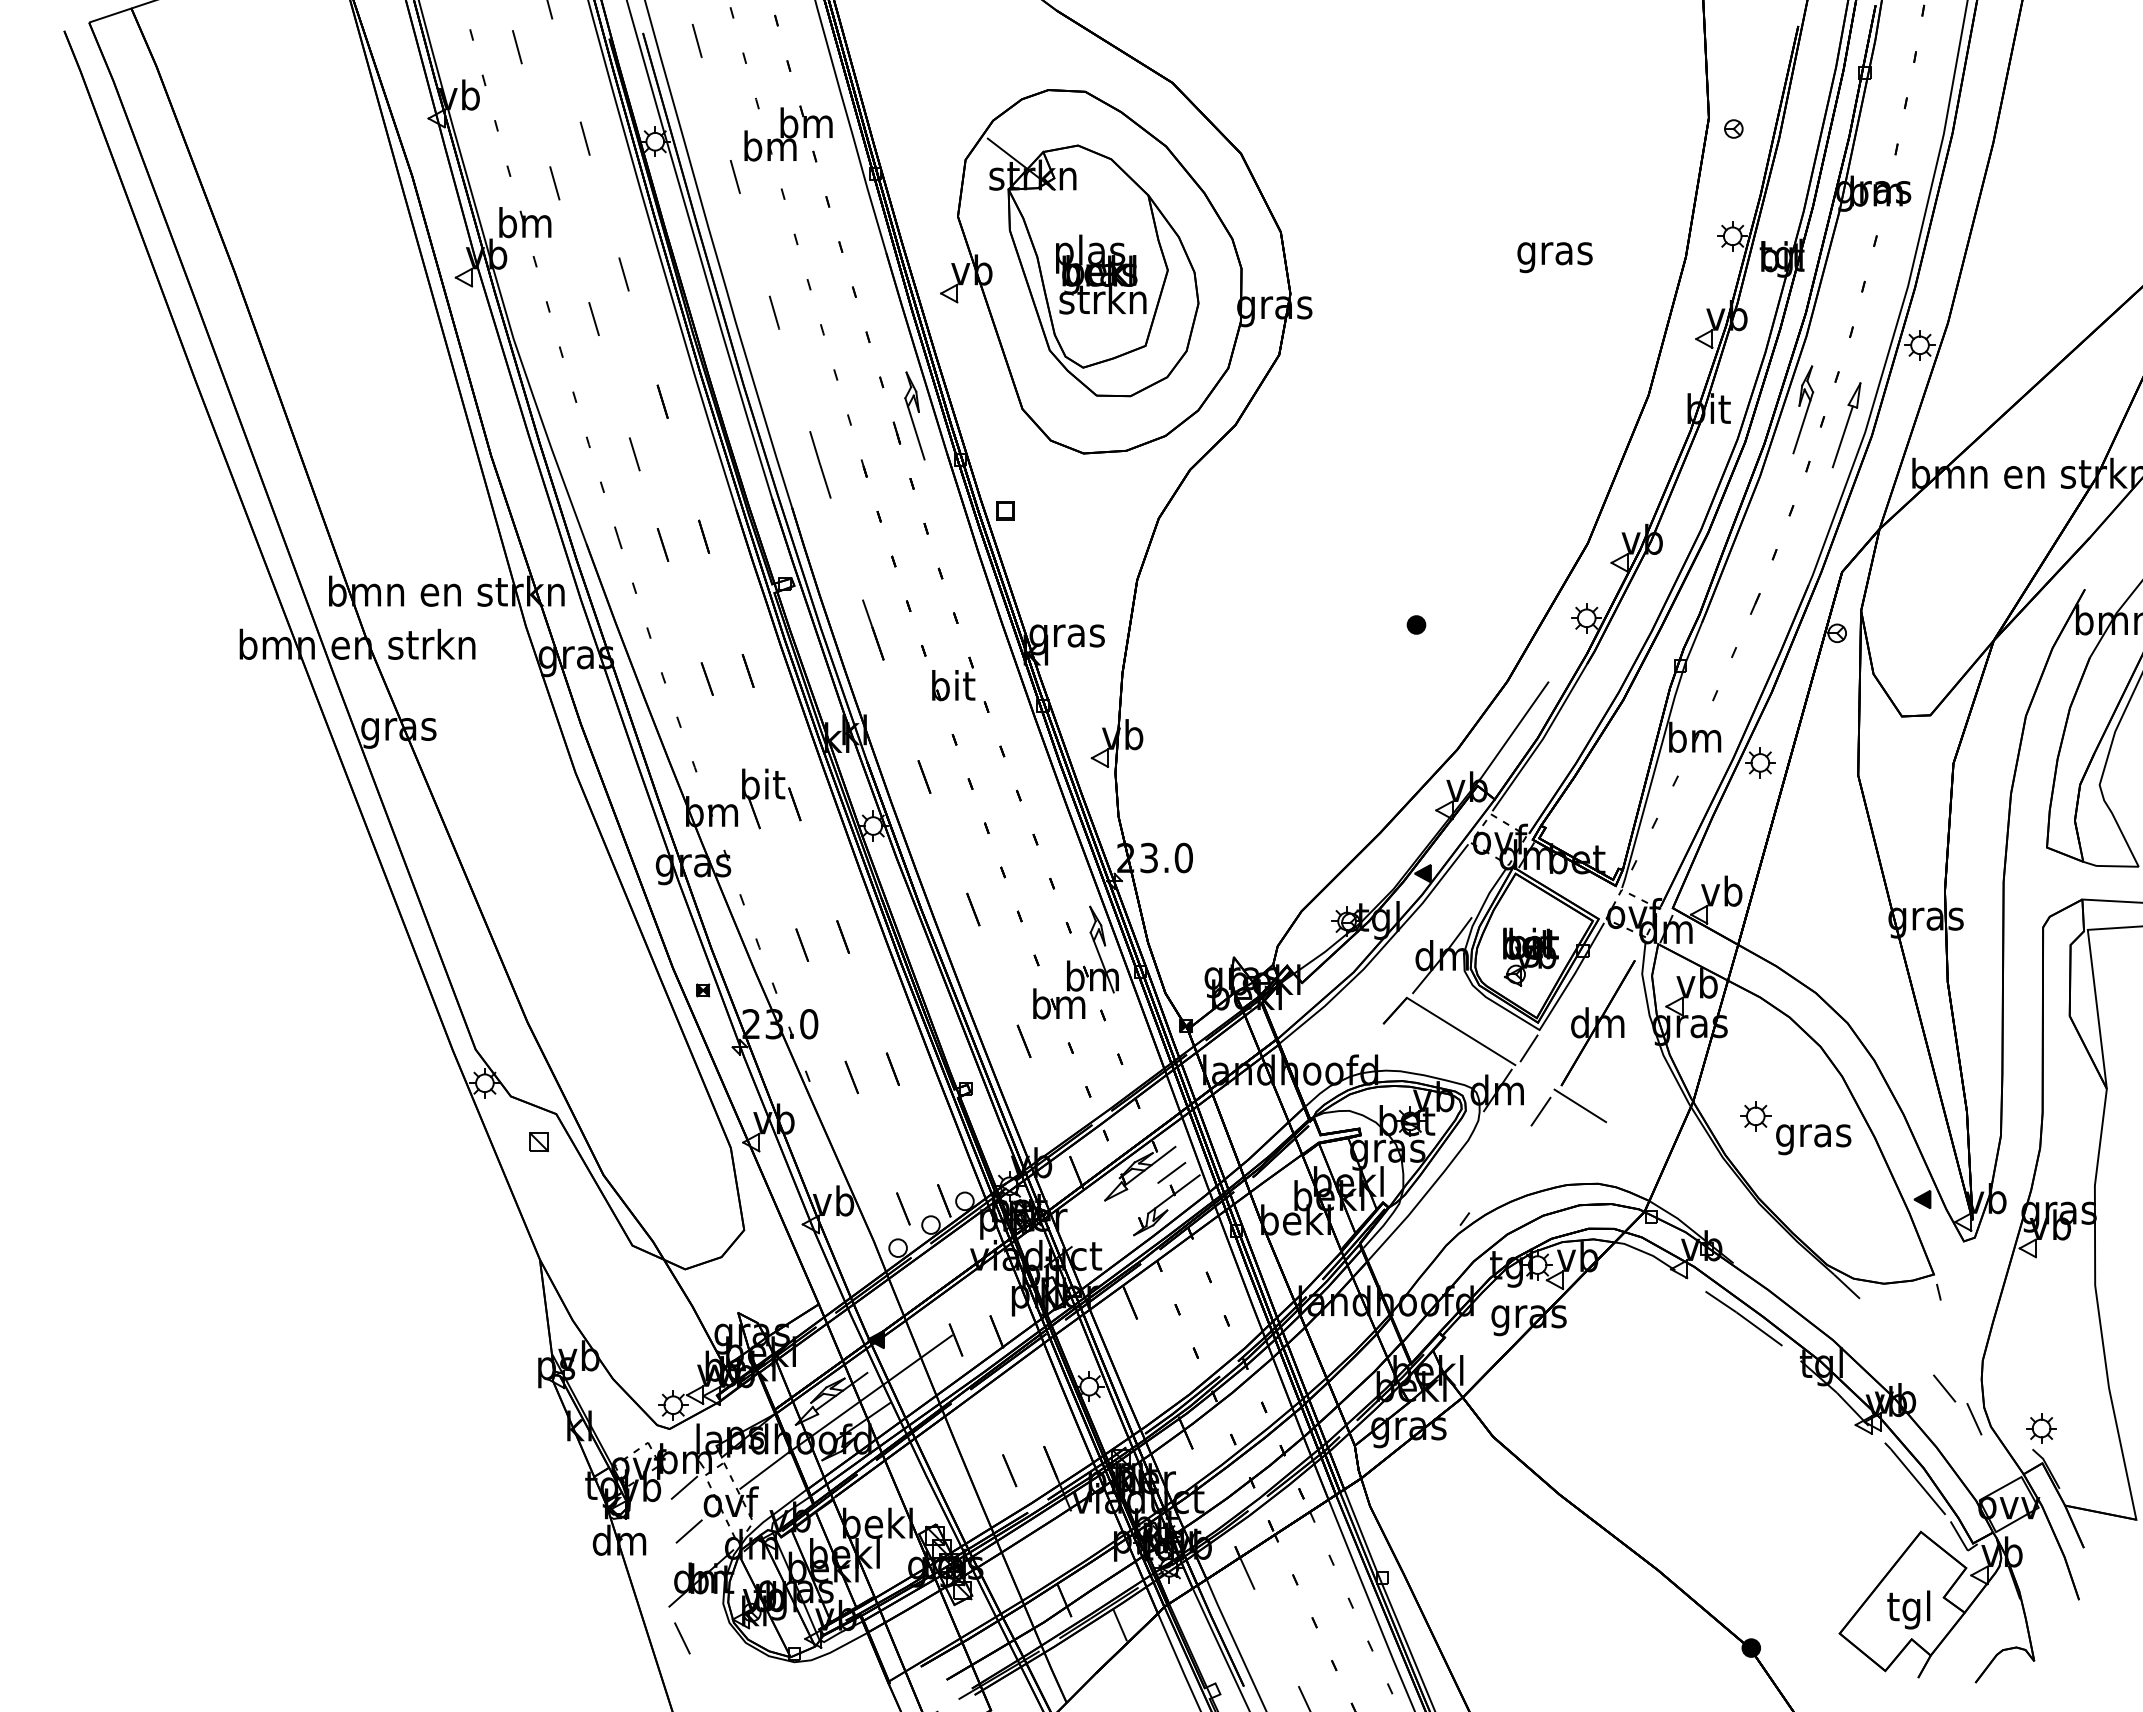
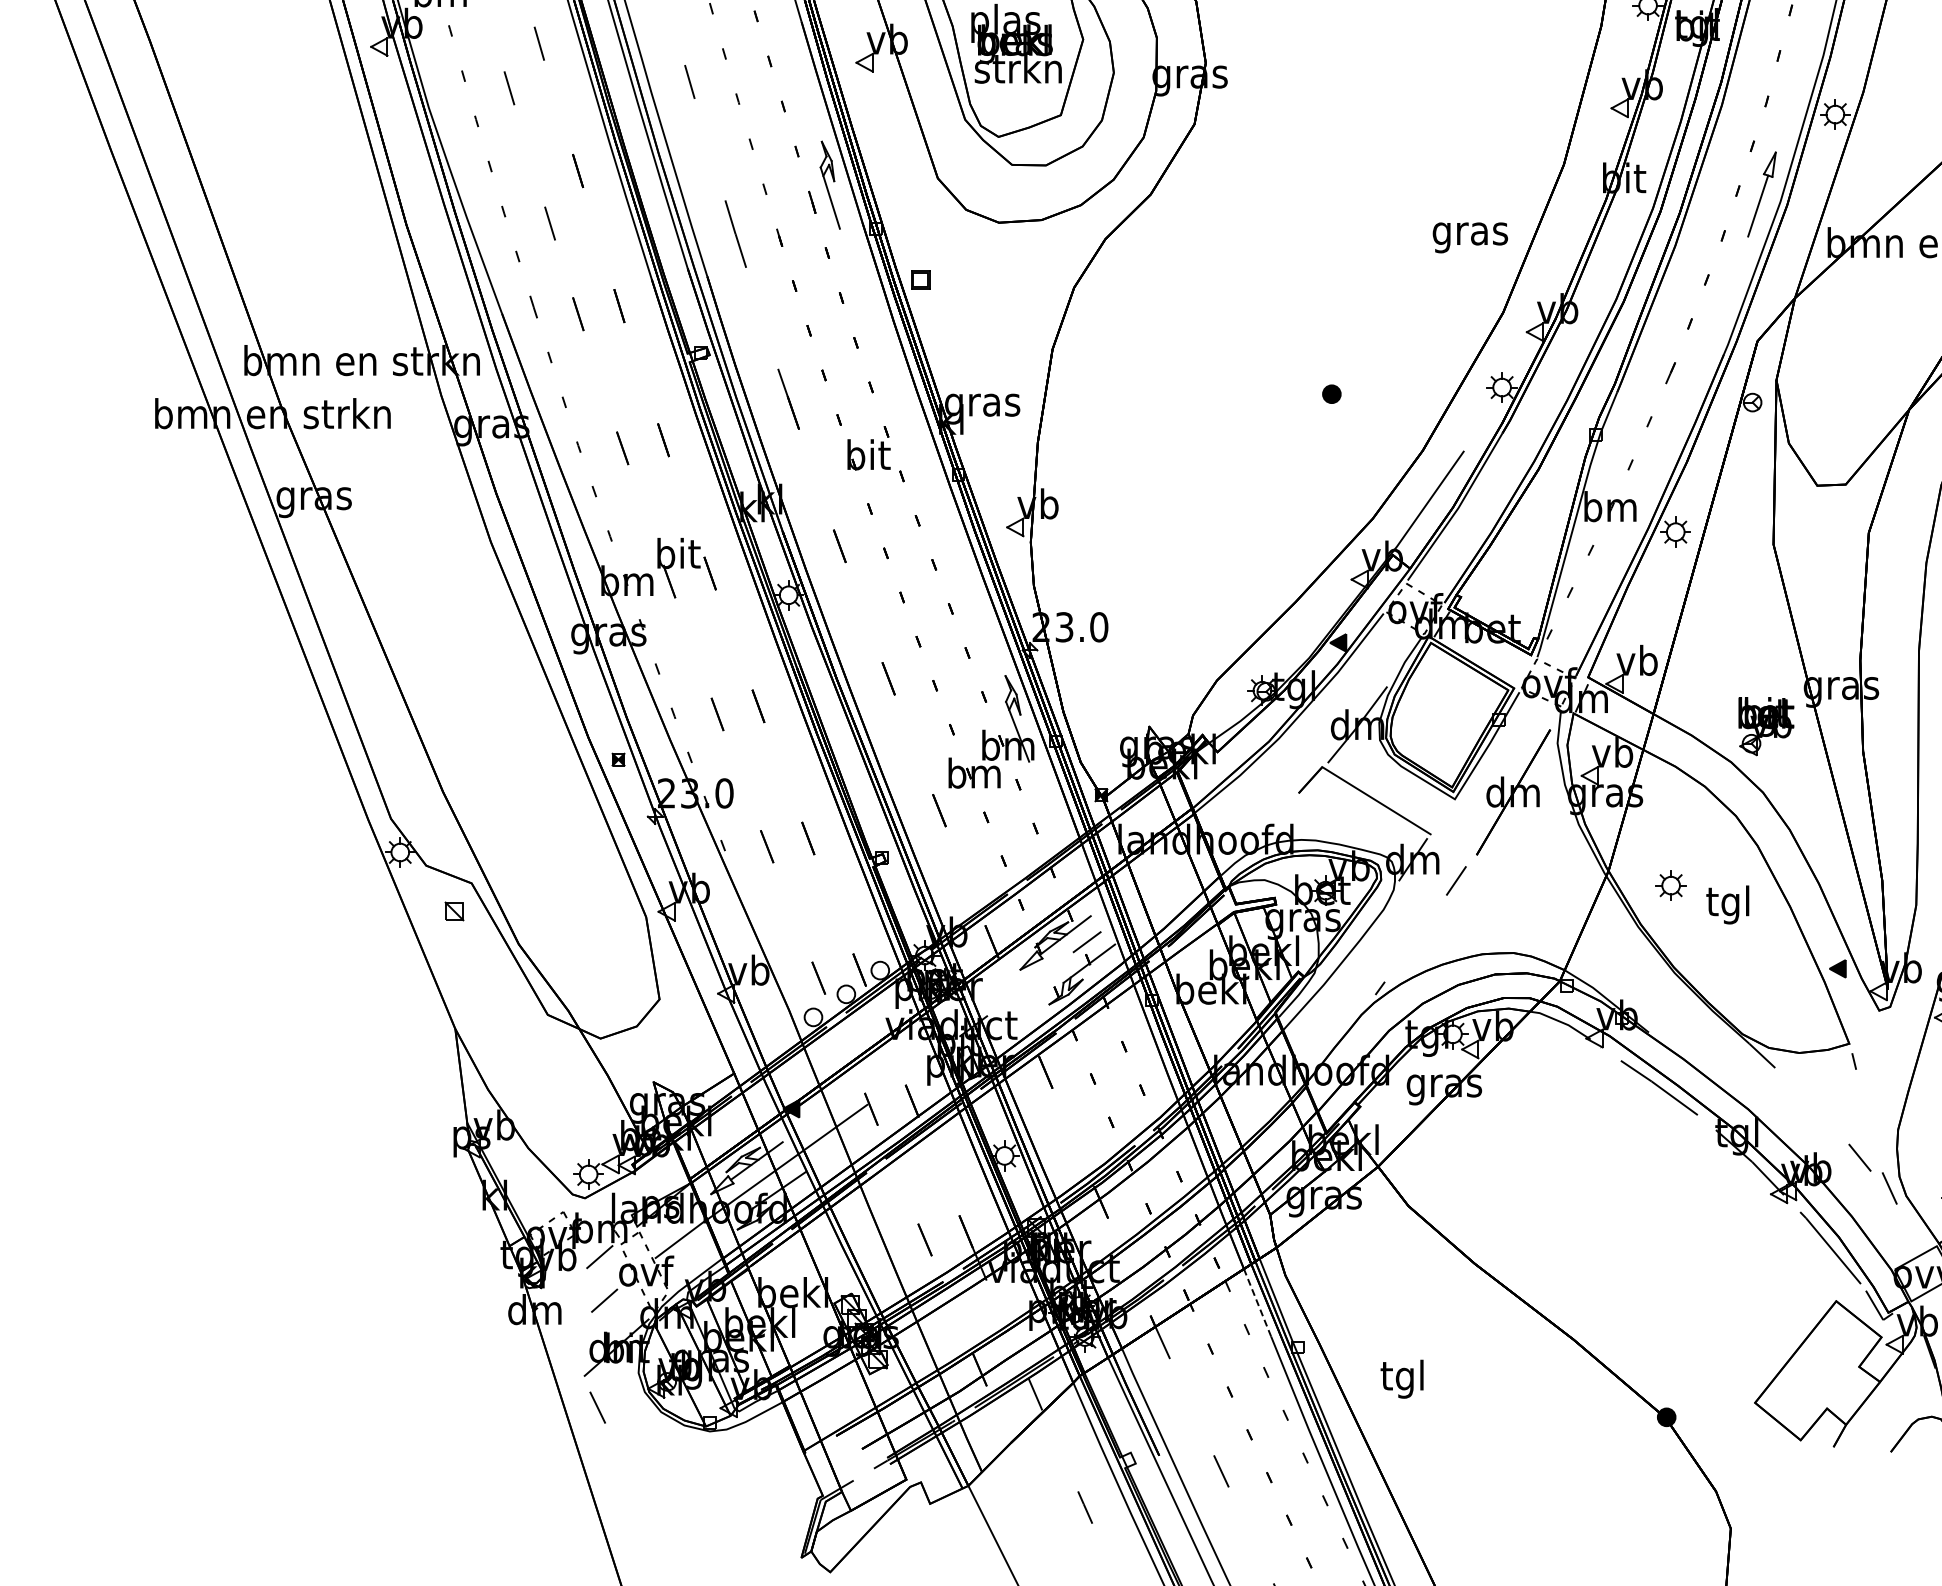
text: (1554, 257) -> (1469, 237), moved
part: (1803, 409) -> (1718, 178), removed
part: (1530, 956) -> (1765, 725), moved
line: (1529, 1048) -> (1444, 817), removed
line: (1580, 1105) -> (1495, 874), removed
text: (1813, 1135) -> (1728, 904), gras -> tgl
line: (1342, 1533) -> (1257, 1302), solid -> dashed
text: (1908, 1609) -> (1401, 1378), moved

